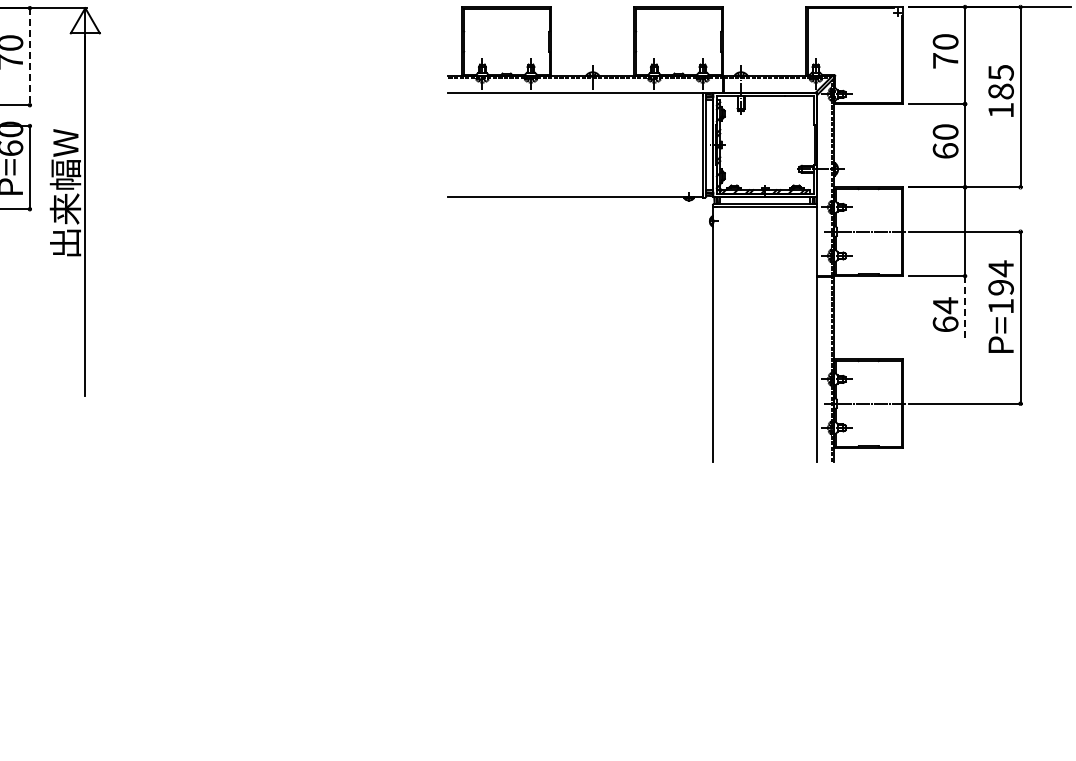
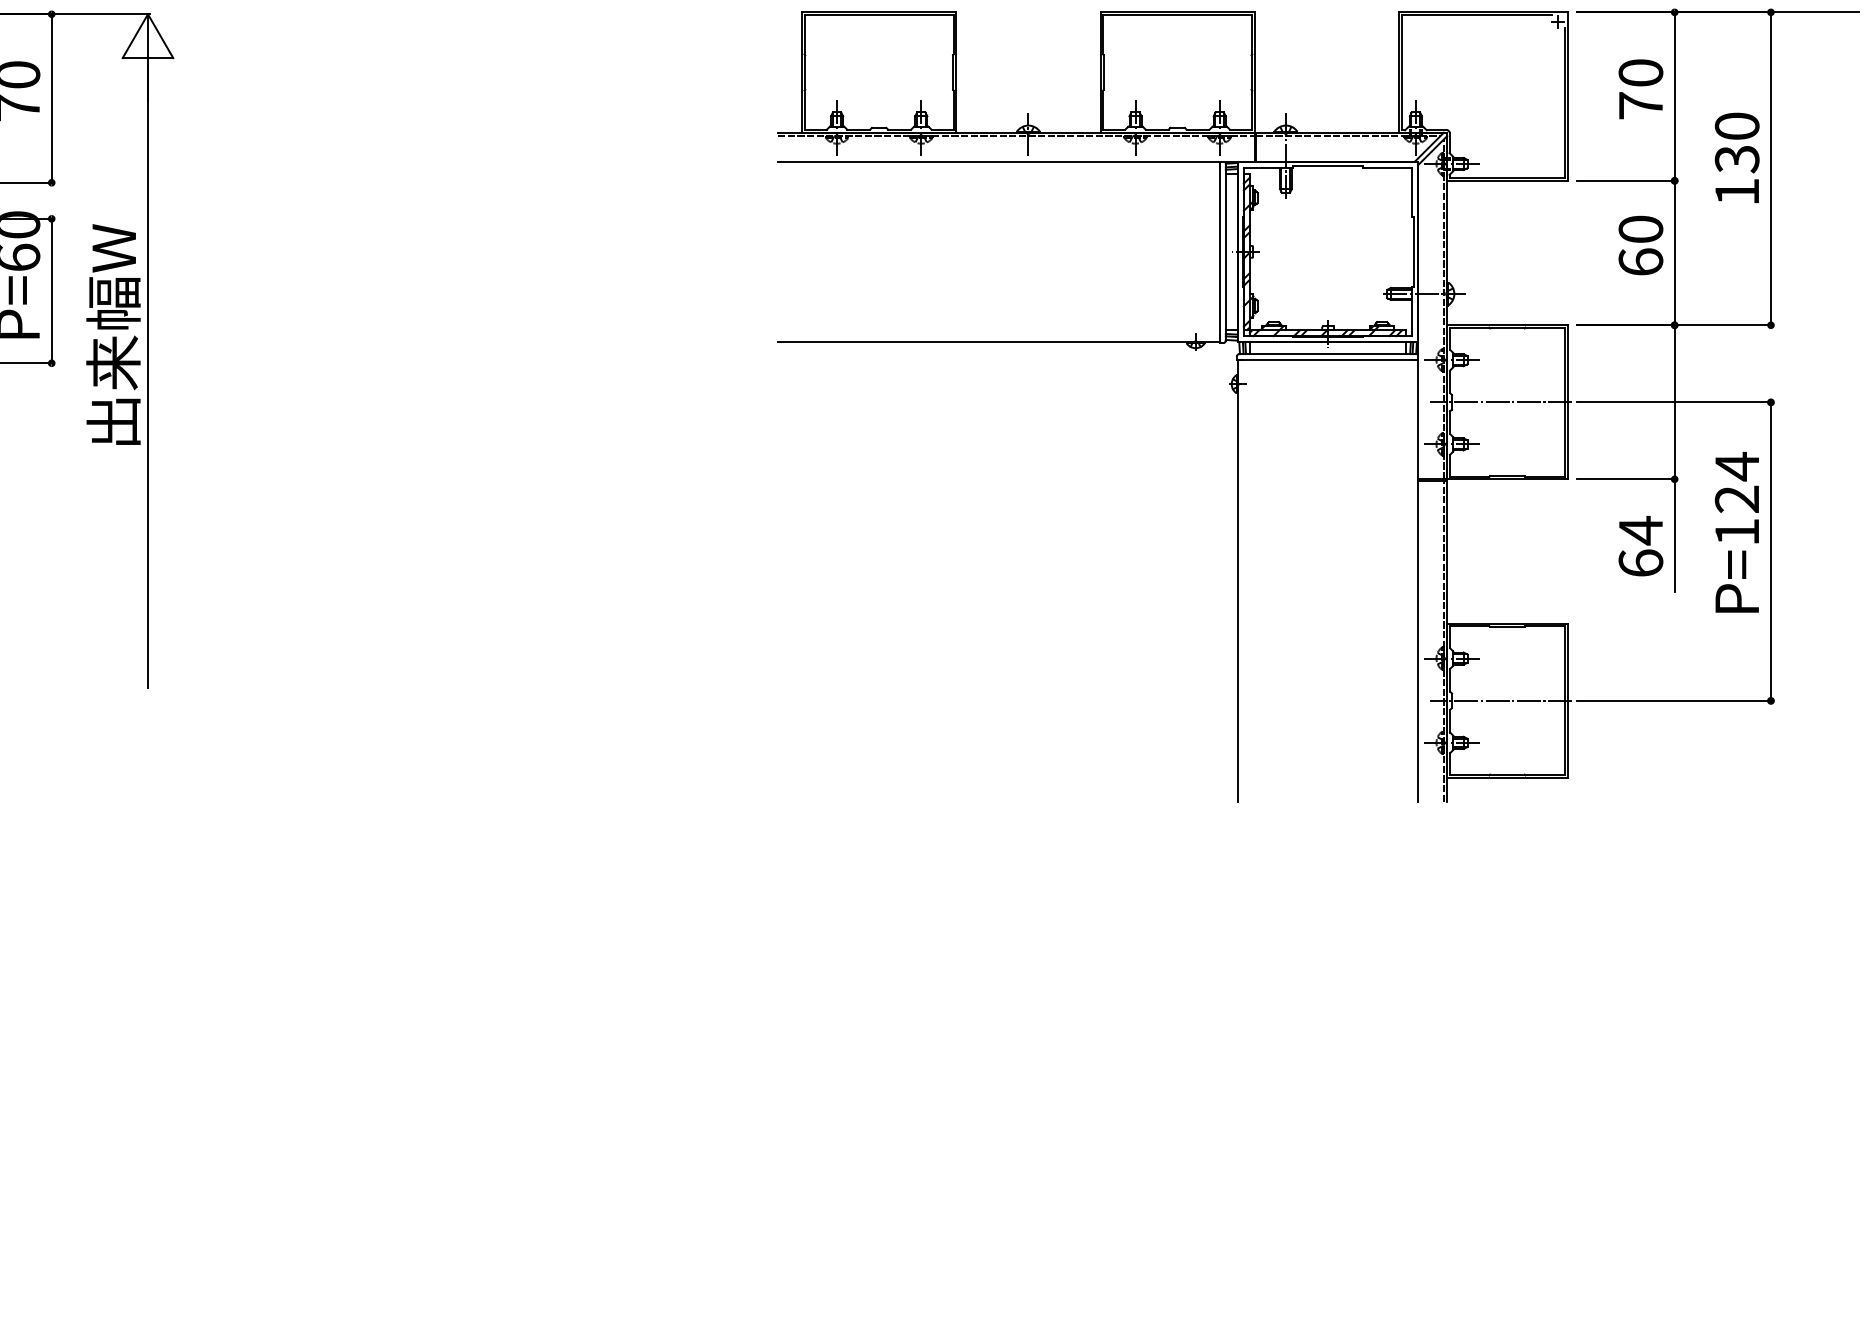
line: (29, 56) -> (51, 98), dashed -> solid
text: (1000, 81) -> (1736, 141), 185 -> 130
text: (1000, 287) -> (1736, 499), P=194 -> P=124
line: (965, 308) -> (1675, 535), dashed -> solid

